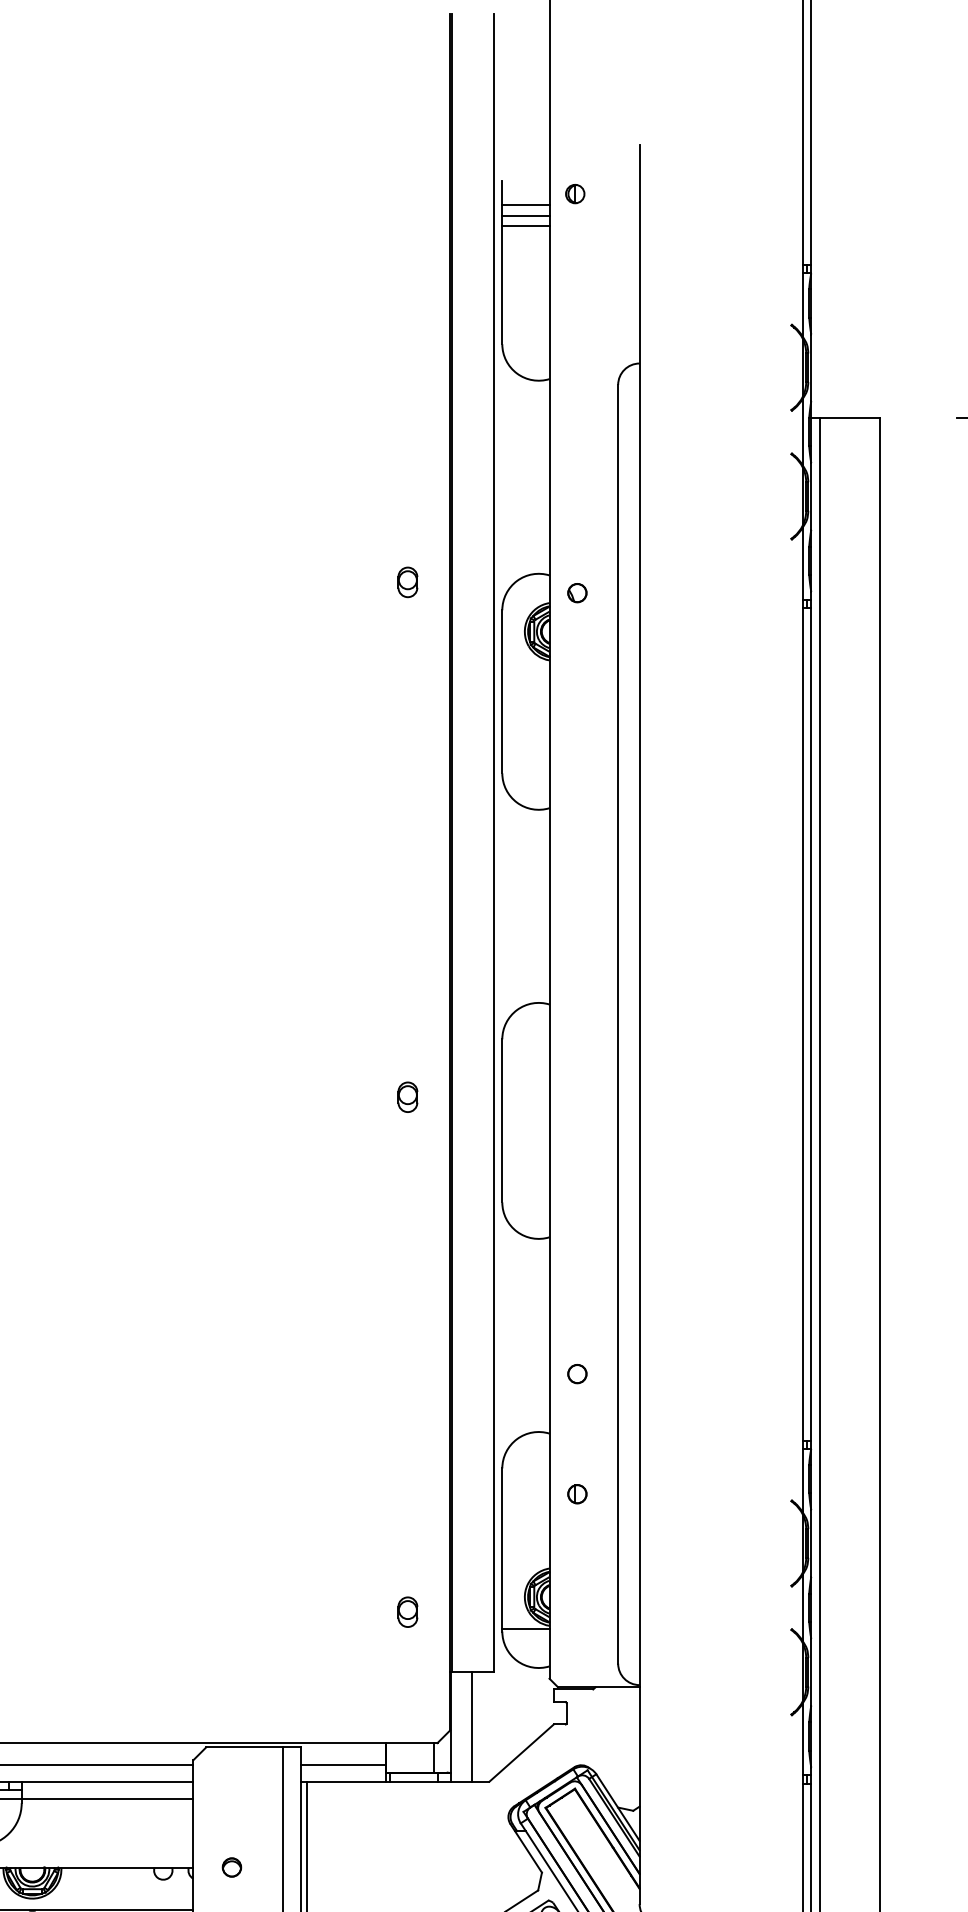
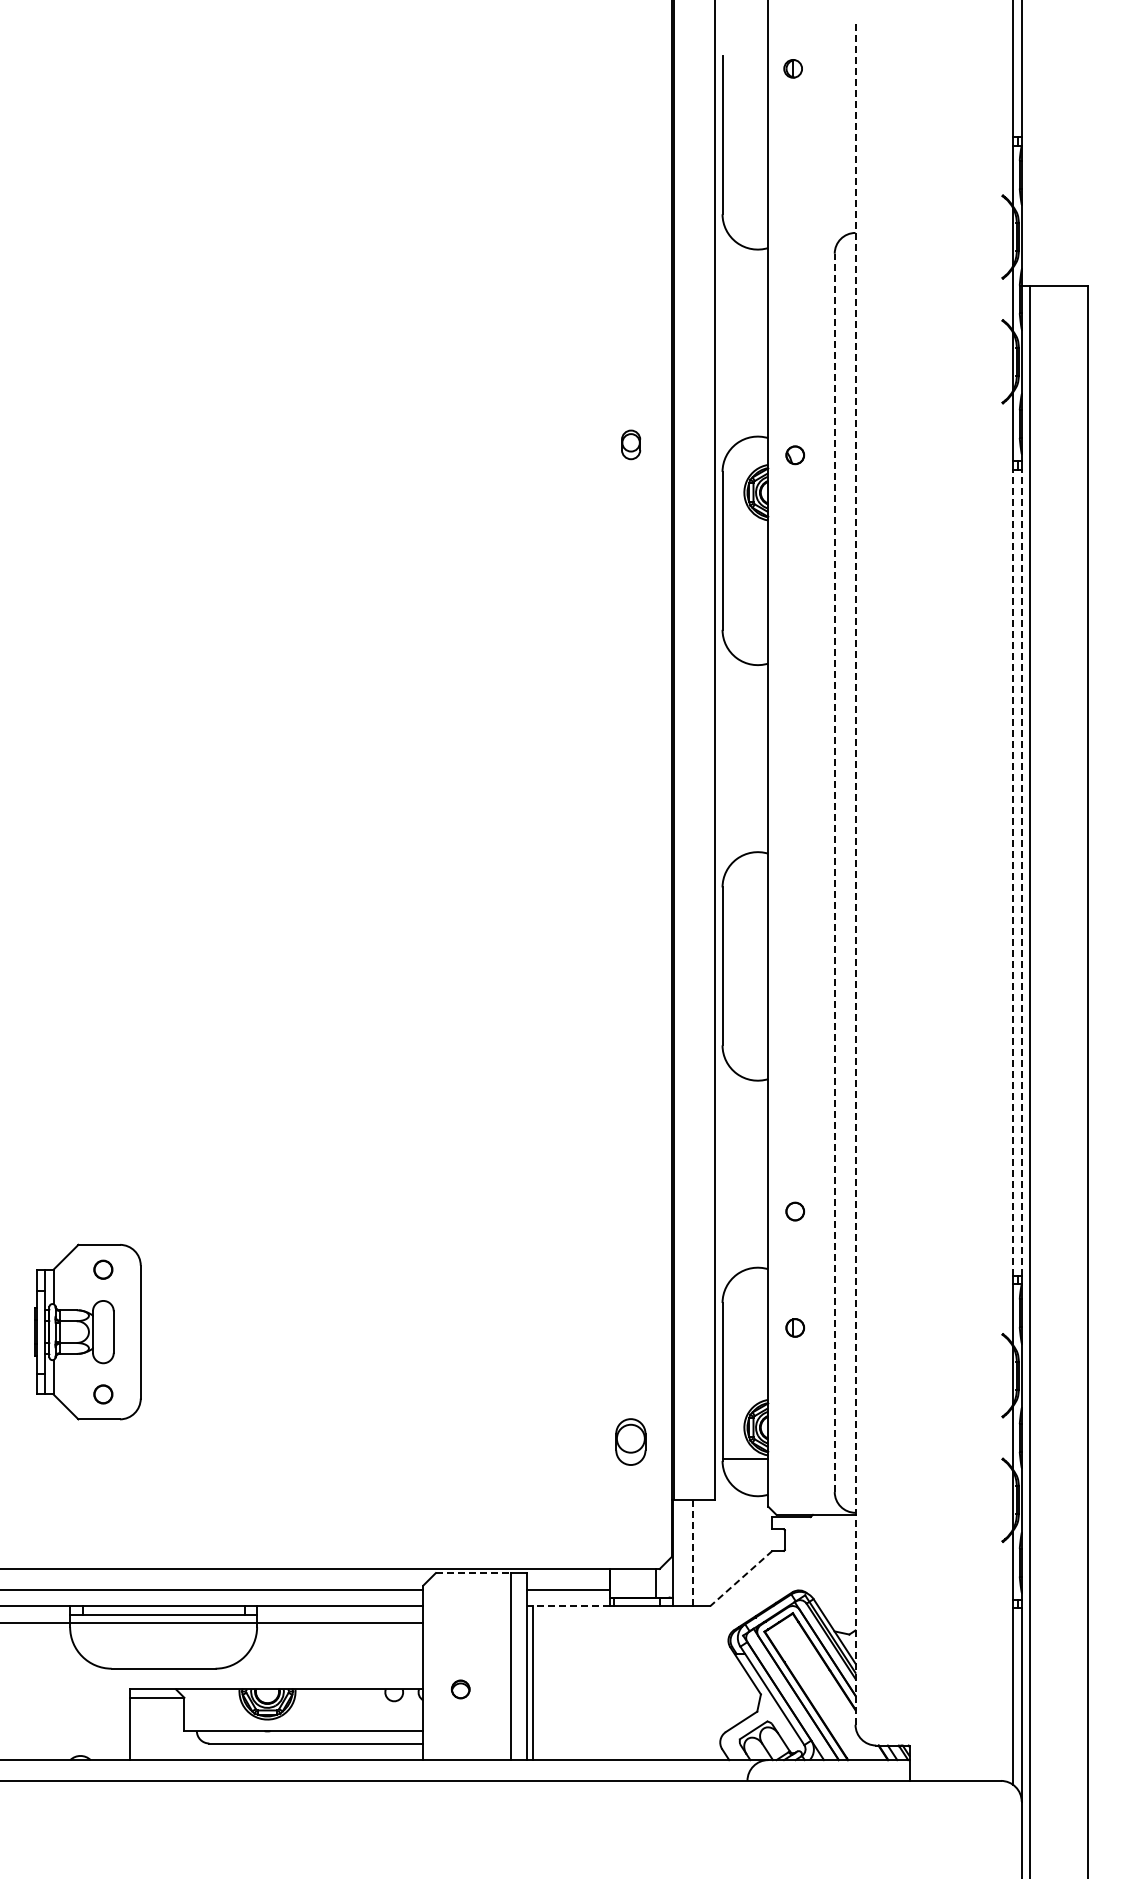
line: (526, 205) -> (745, 79), removed
line: (526, 215) -> (745, 89), removed
line: (526, 226) -> (745, 100), removed
line: (617, 1023) -> (834, 872), solid -> dashed
line: (639, 1023) -> (855, 872), solid -> dashed
line: (802, 1023) -> (1013, 872), solid -> dashed
line: (811, 1023) -> (1021, 872), solid -> dashed
part: (408, 1097) -> (631, 943), removed
part: (408, 1612) -> (631, 1442), size x1.6
line: (472, 1727) -> (693, 1553), solid -> dashed
line: (245, 1747) -> (473, 1573), solid -> dashed
line: (521, 1752) -> (741, 1578), solid -> dashed
line: (342, 1781) -> (567, 1606), solid -> dashed

